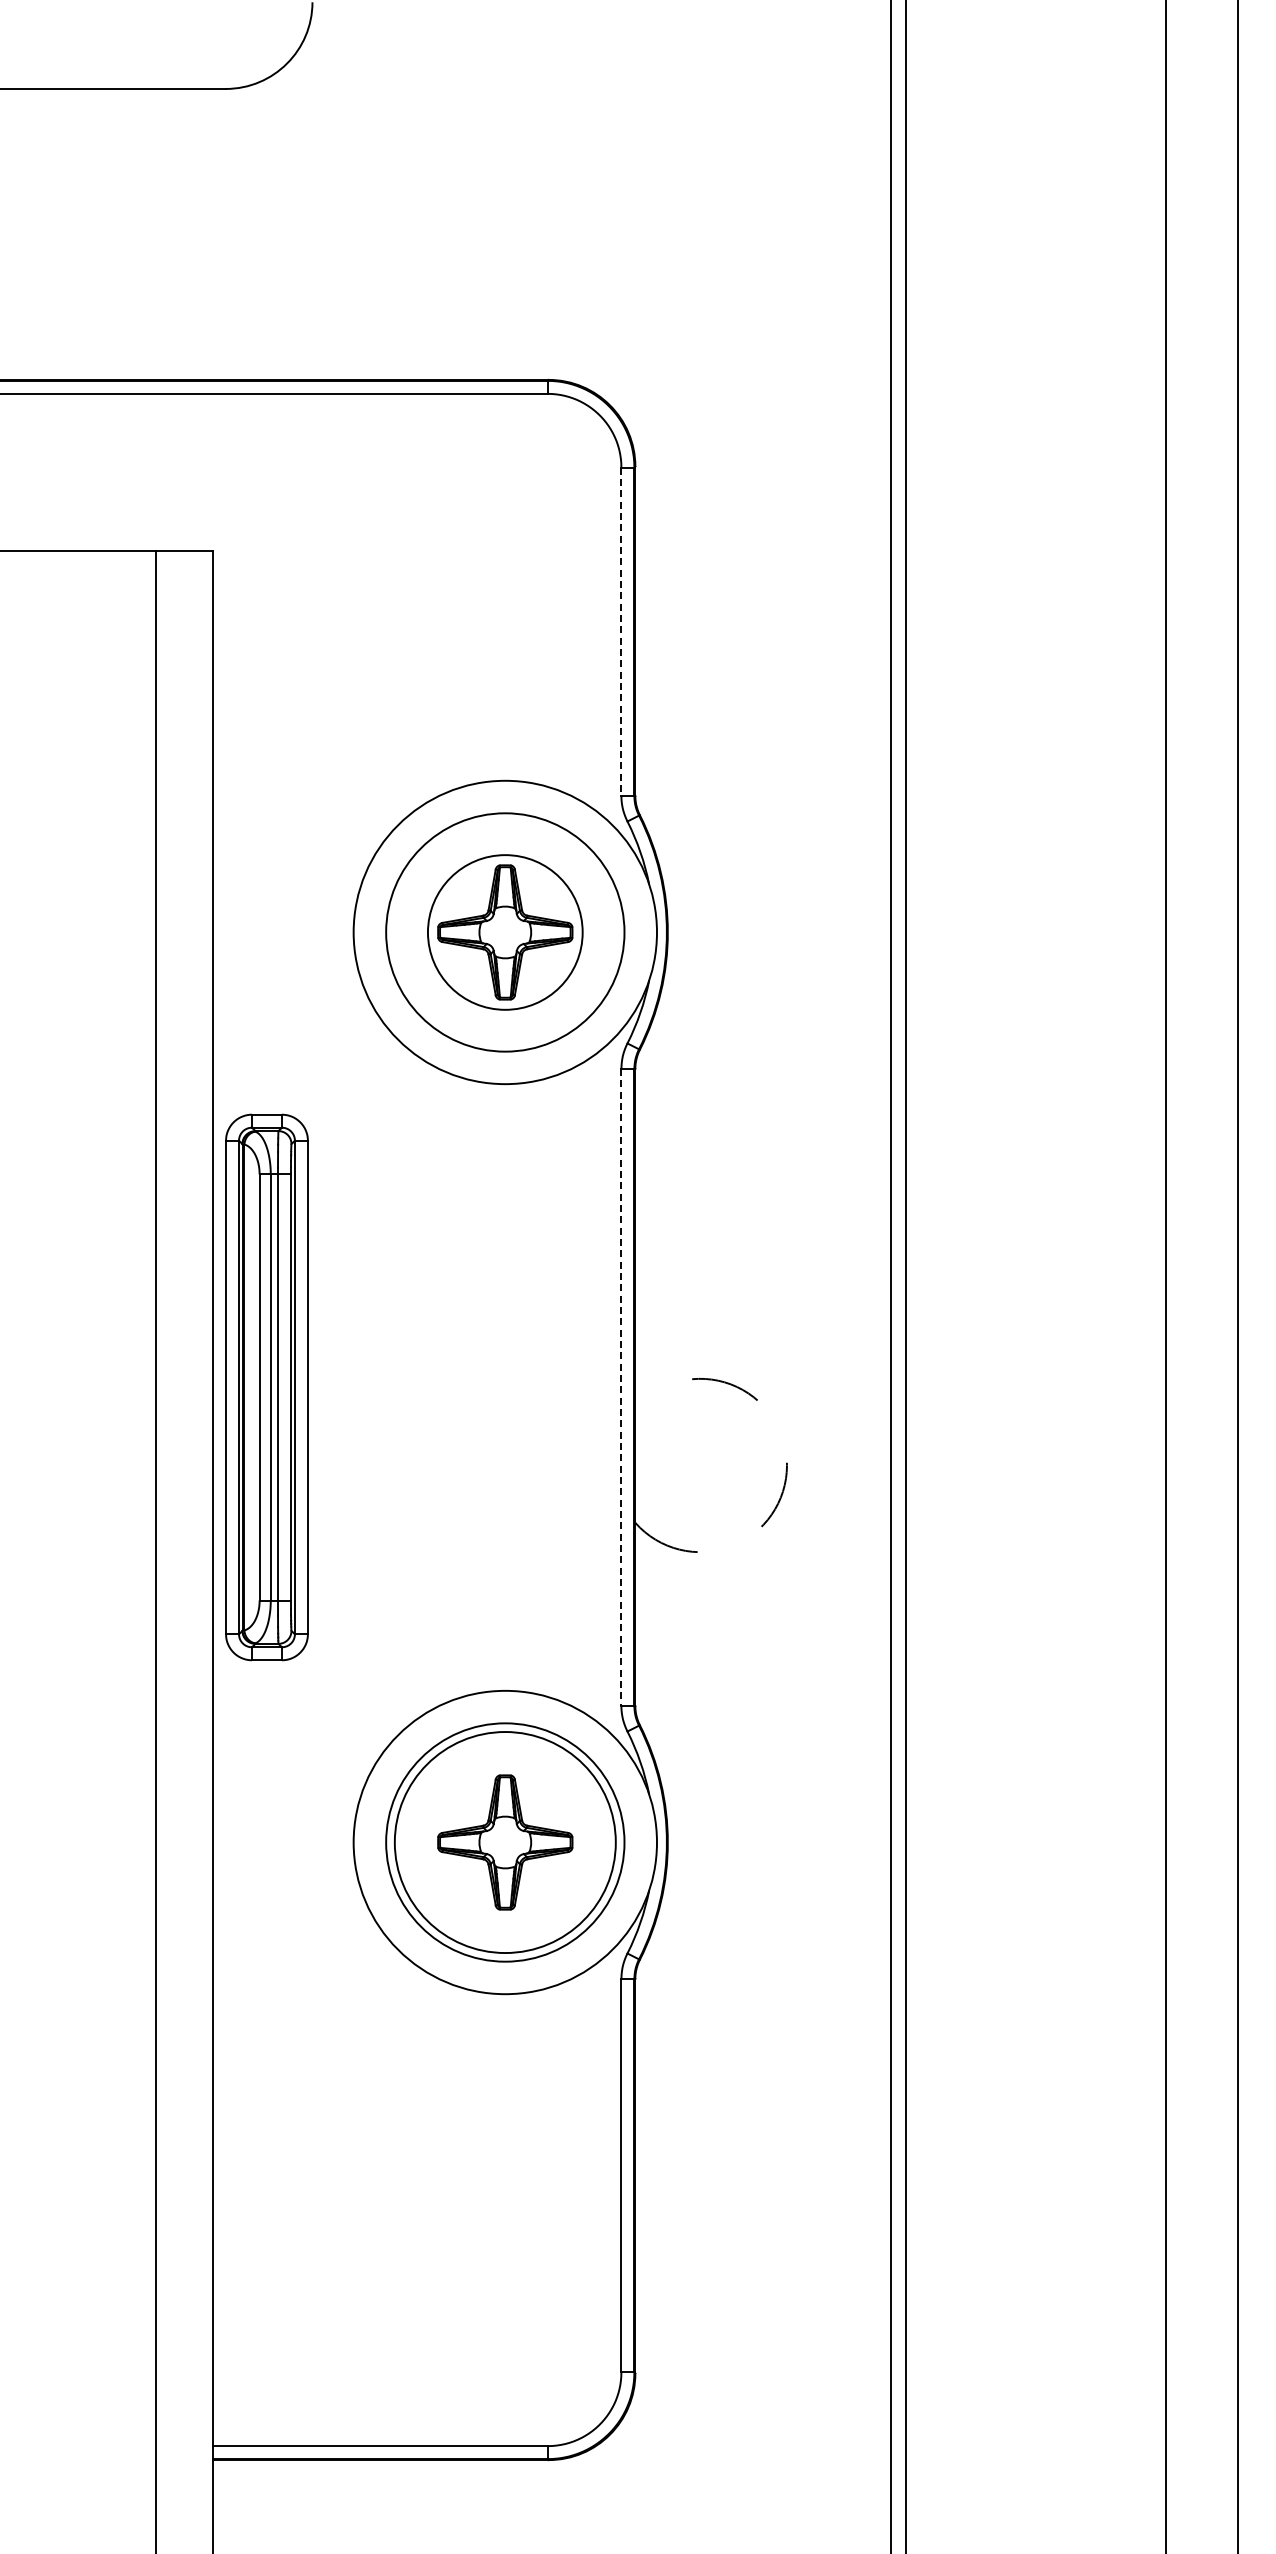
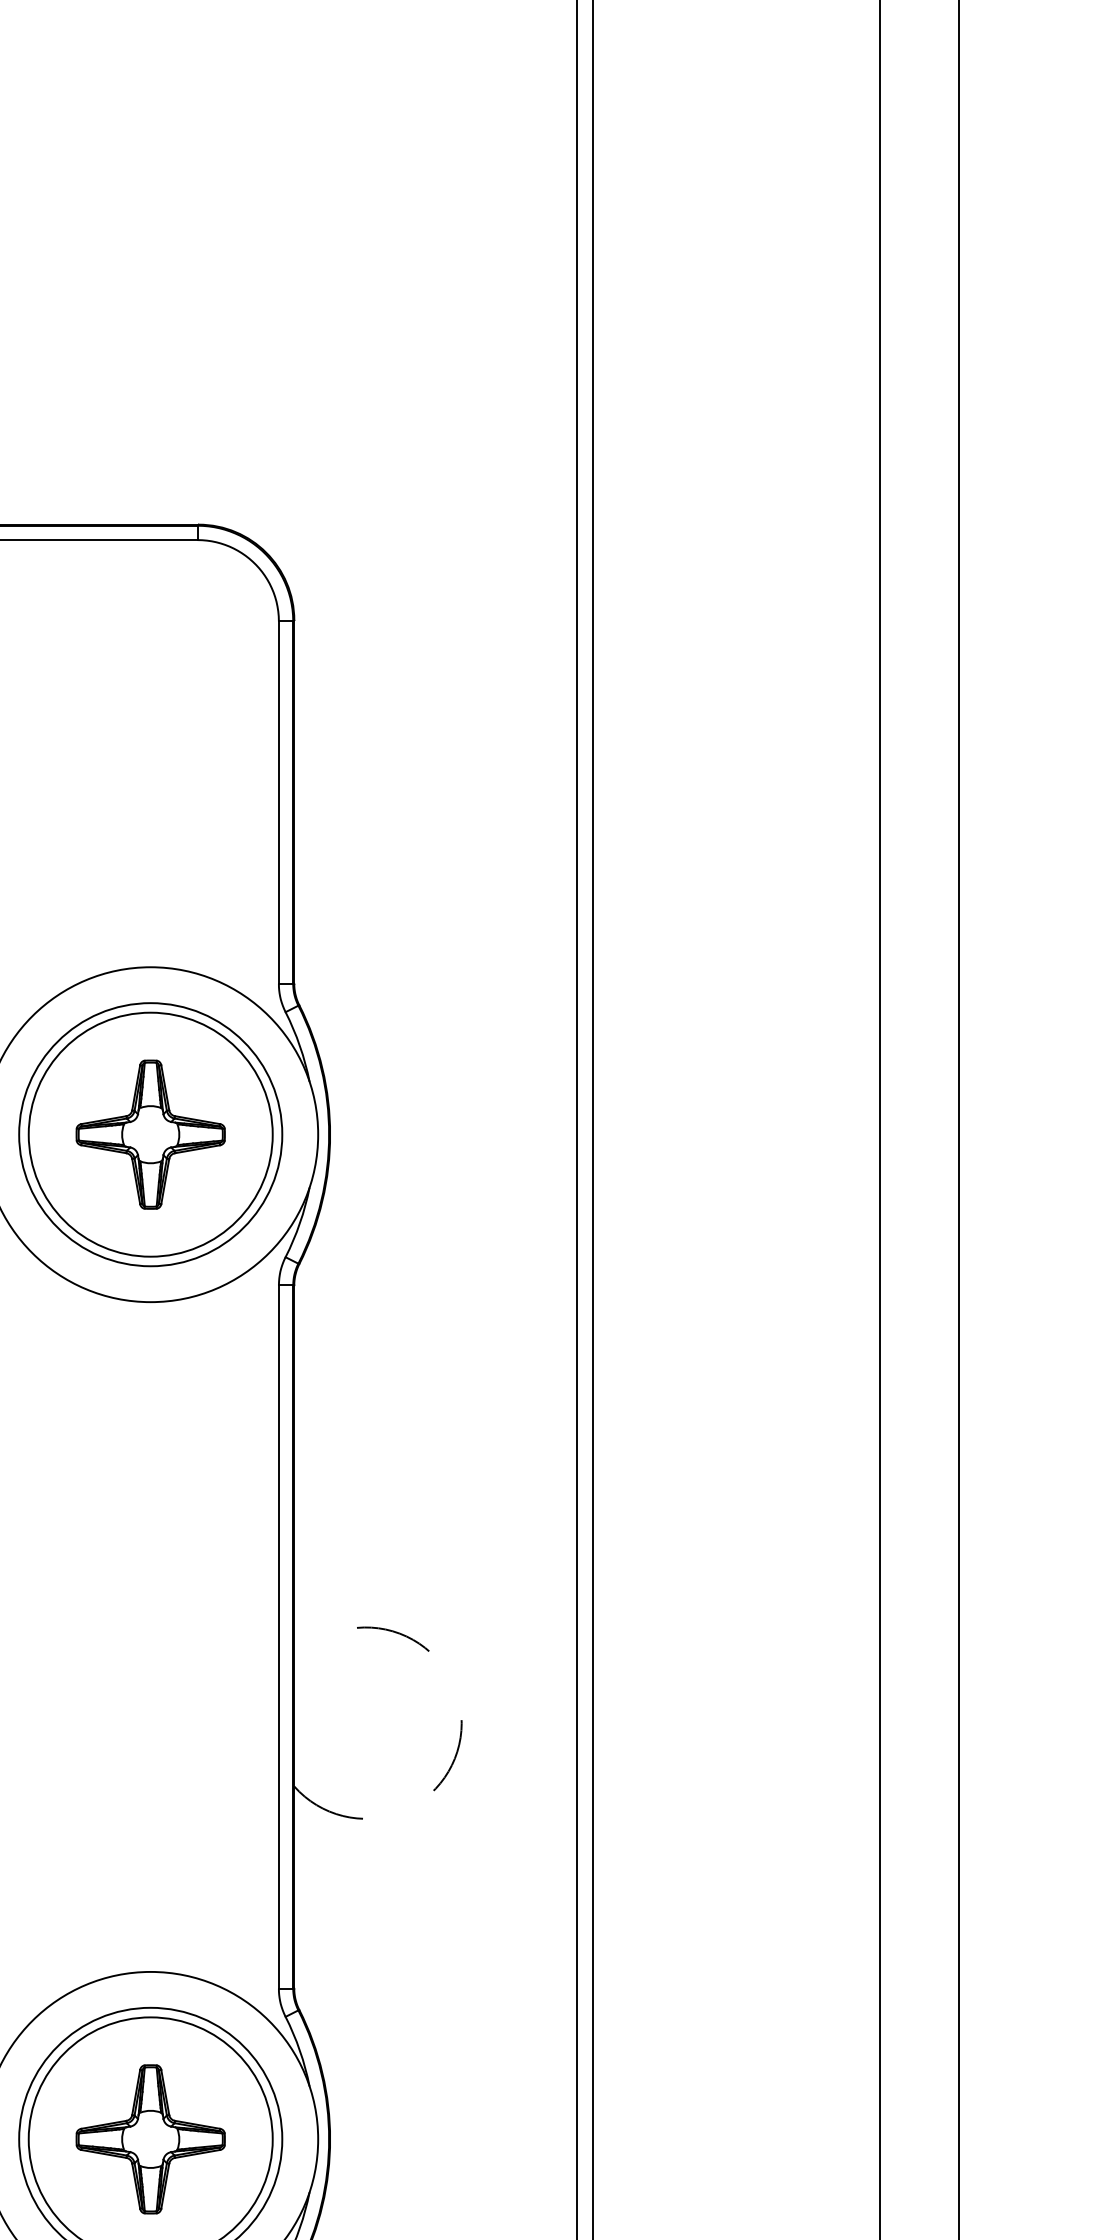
line: (621, 632) -> (278, 803), dashed -> solid
circle: (504, 931) -> (149, 1133), size x1.43
line: (621, 1387) -> (278, 1637), dashed -> solid

